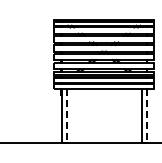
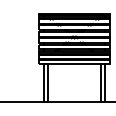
line: (66, 116) -> (47, 82), dashed -> solid
line: (146, 116) -> (104, 82), dashed -> solid

